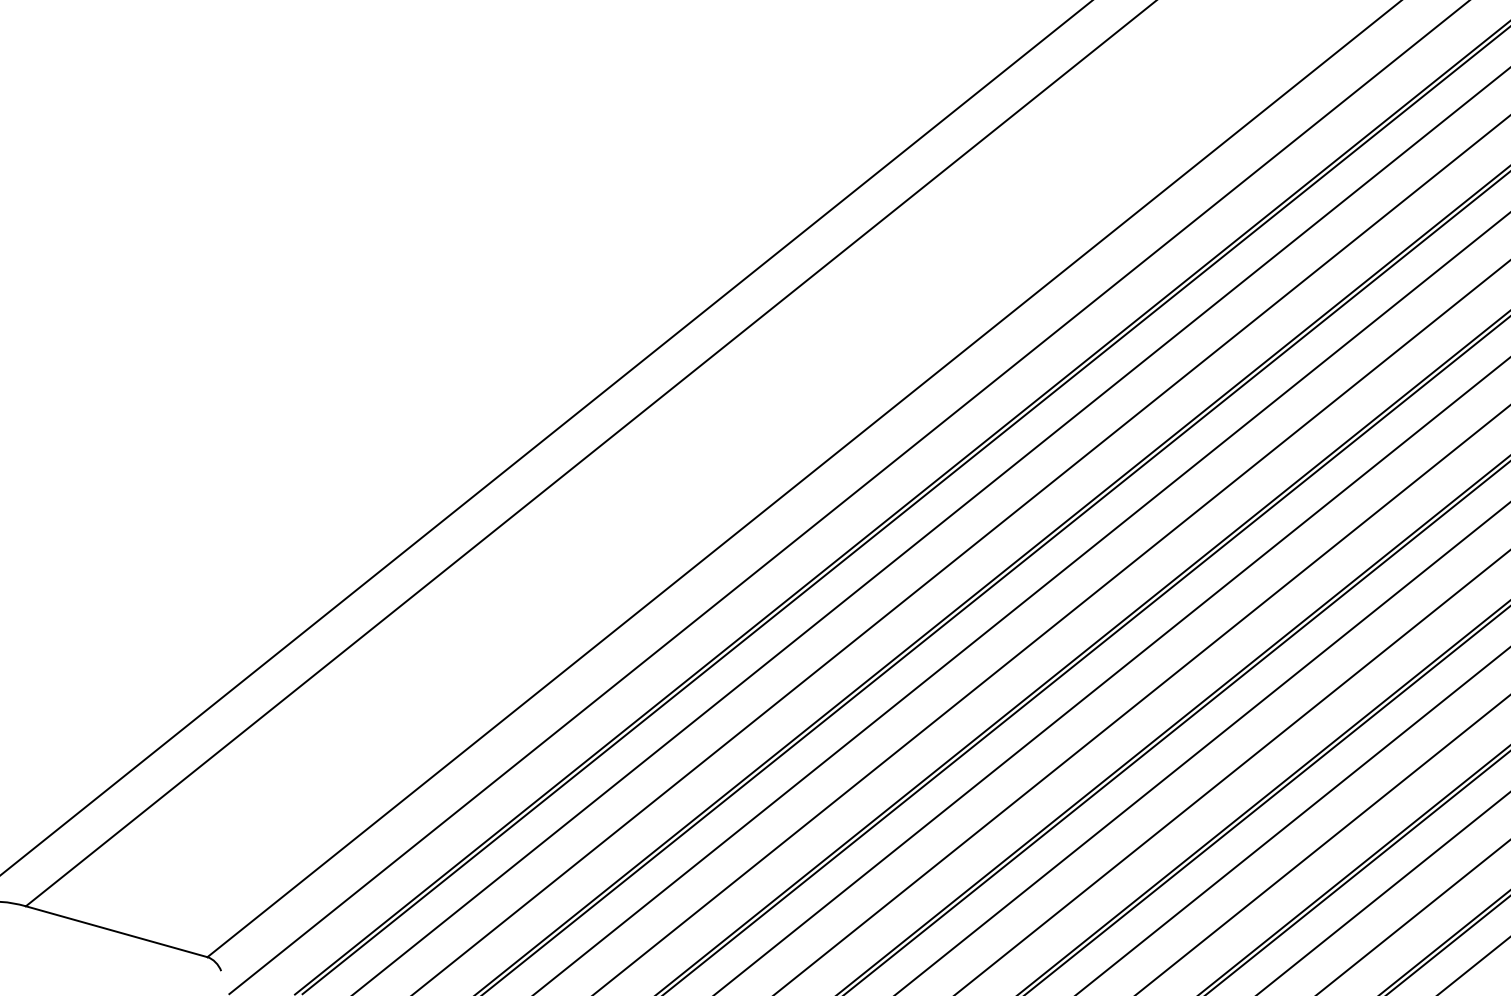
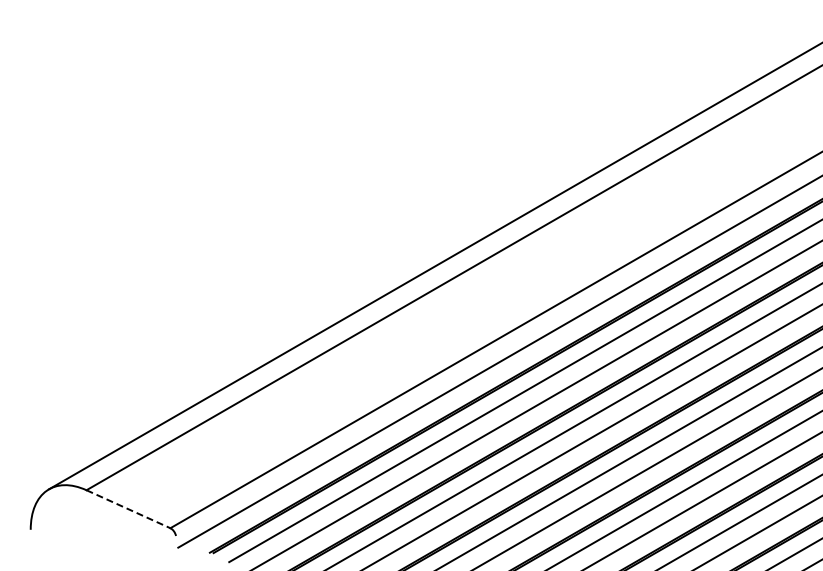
line: (116, 932) -> (128, 509), solid -> dashed

